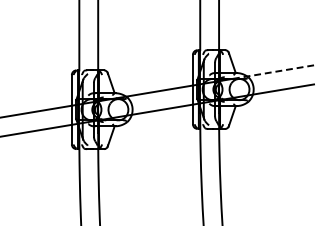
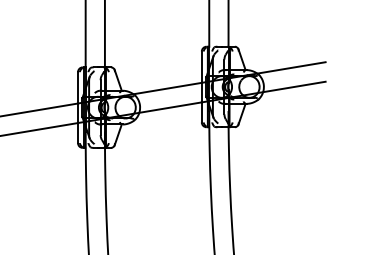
line: (275, 71) -> (286, 68), dashed -> solid

